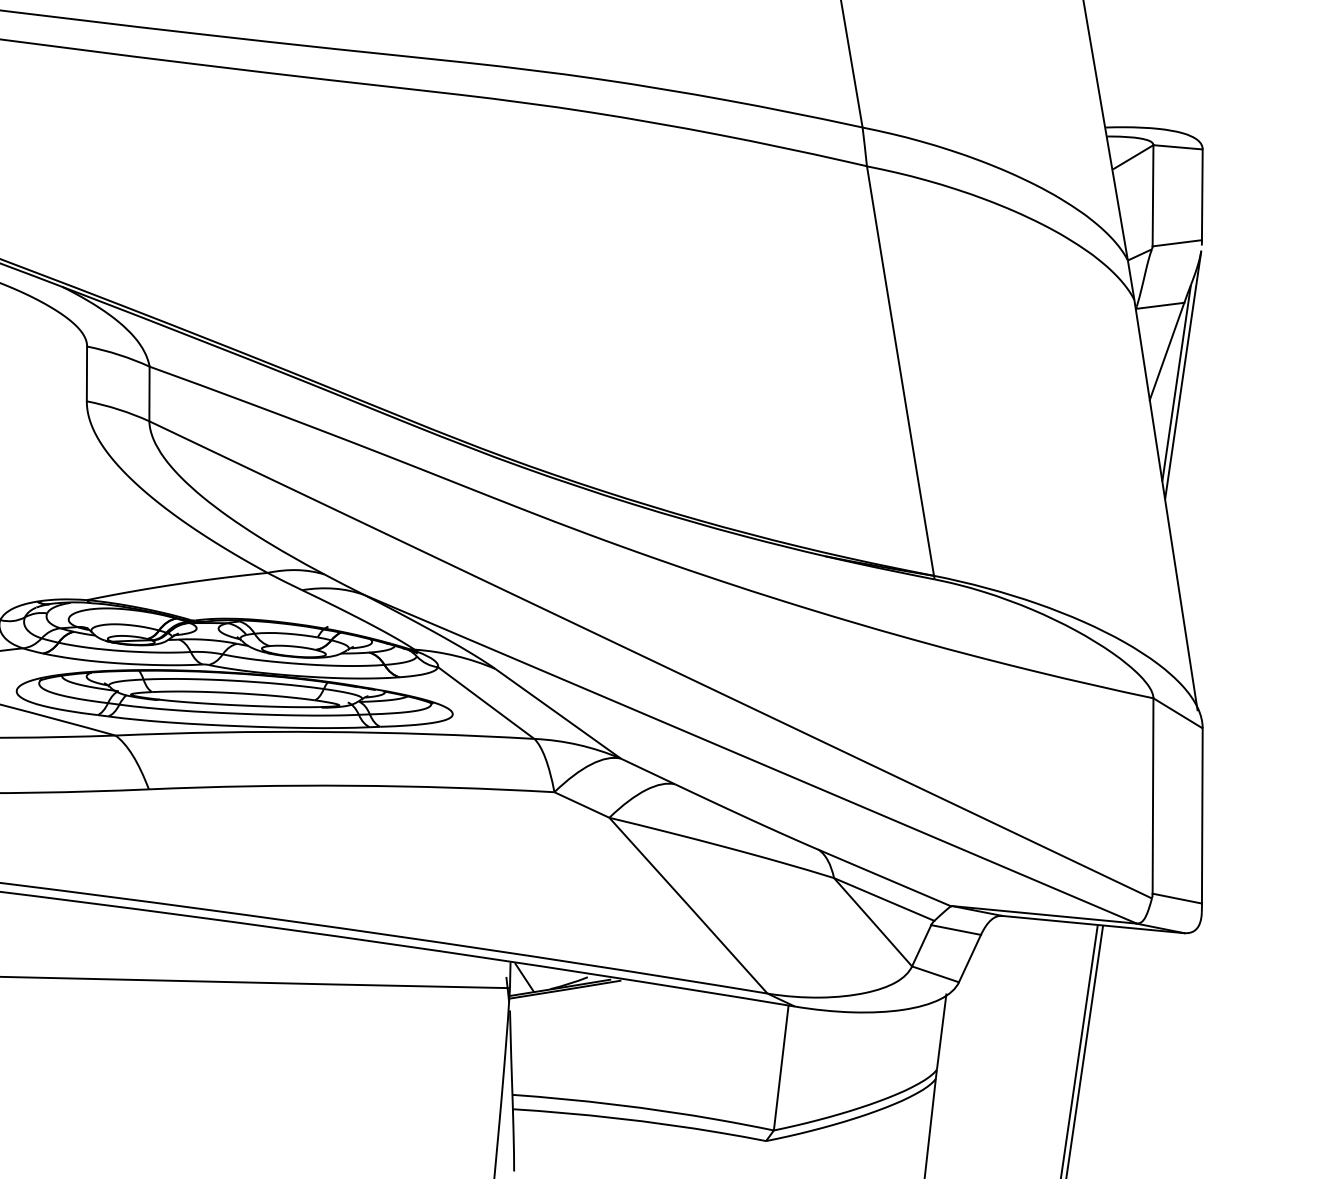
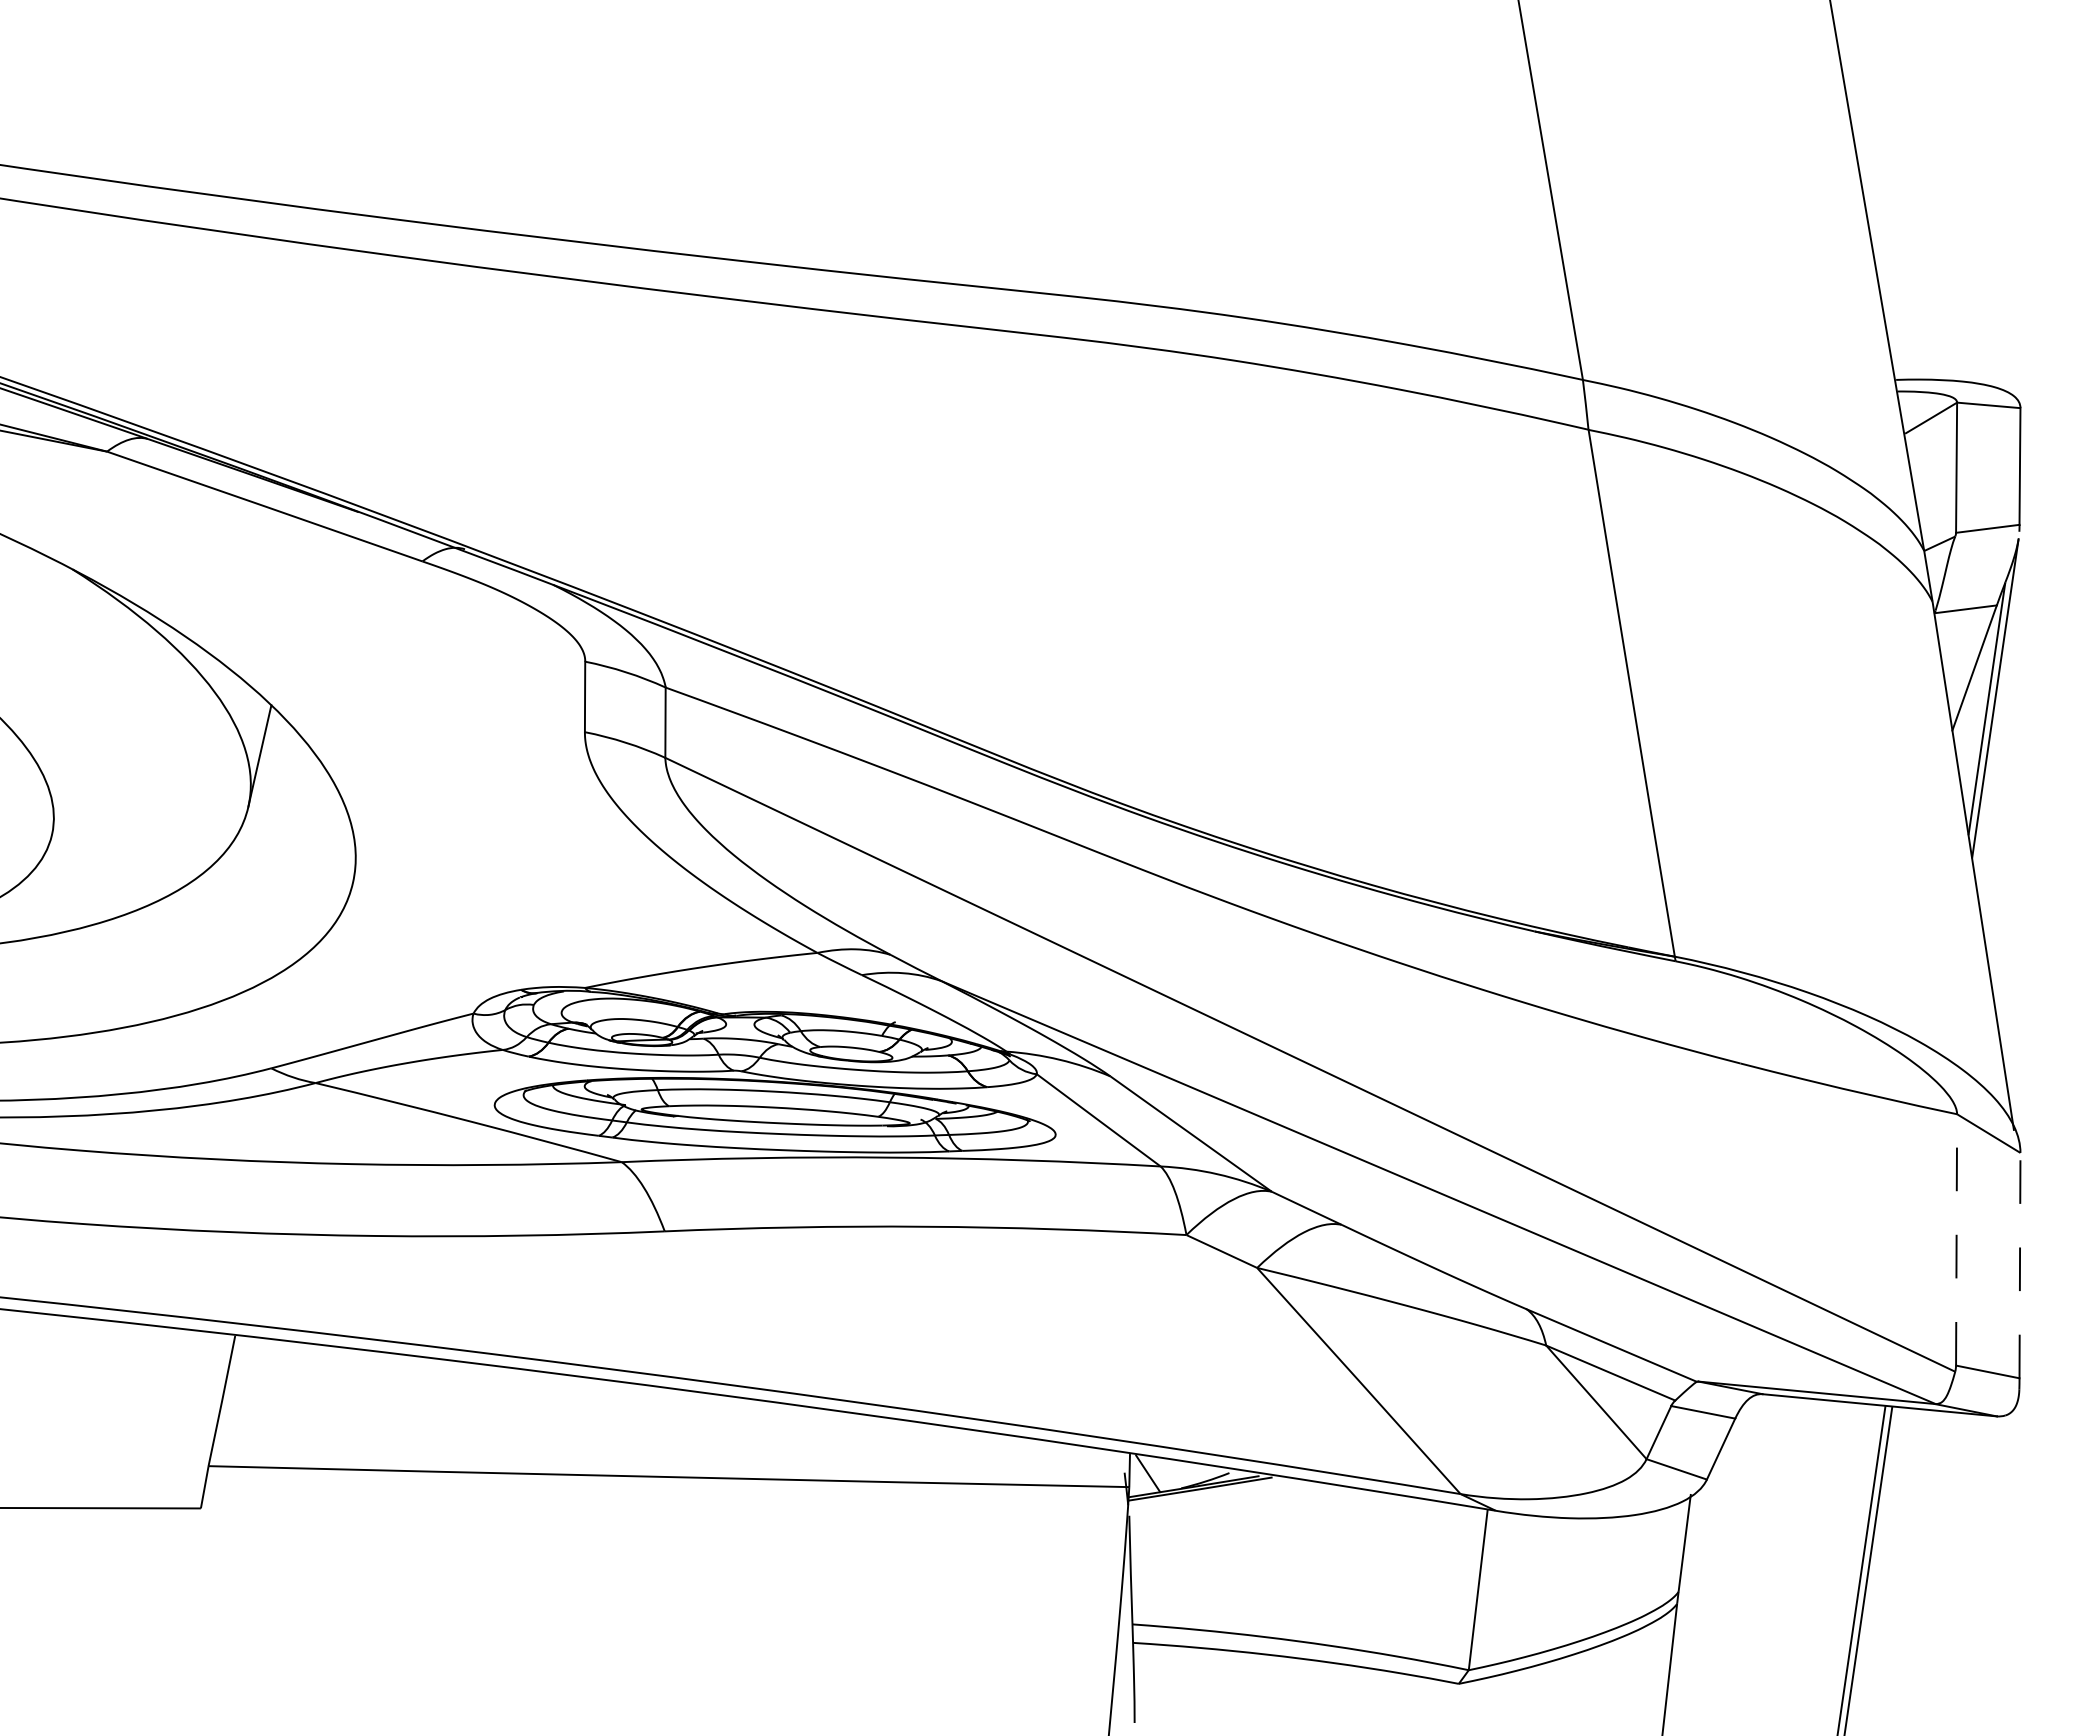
line: (1152, 795) -> (1956, 1239), solid -> dashed
line: (1201, 815) -> (2019, 1265), solid -> dashed

